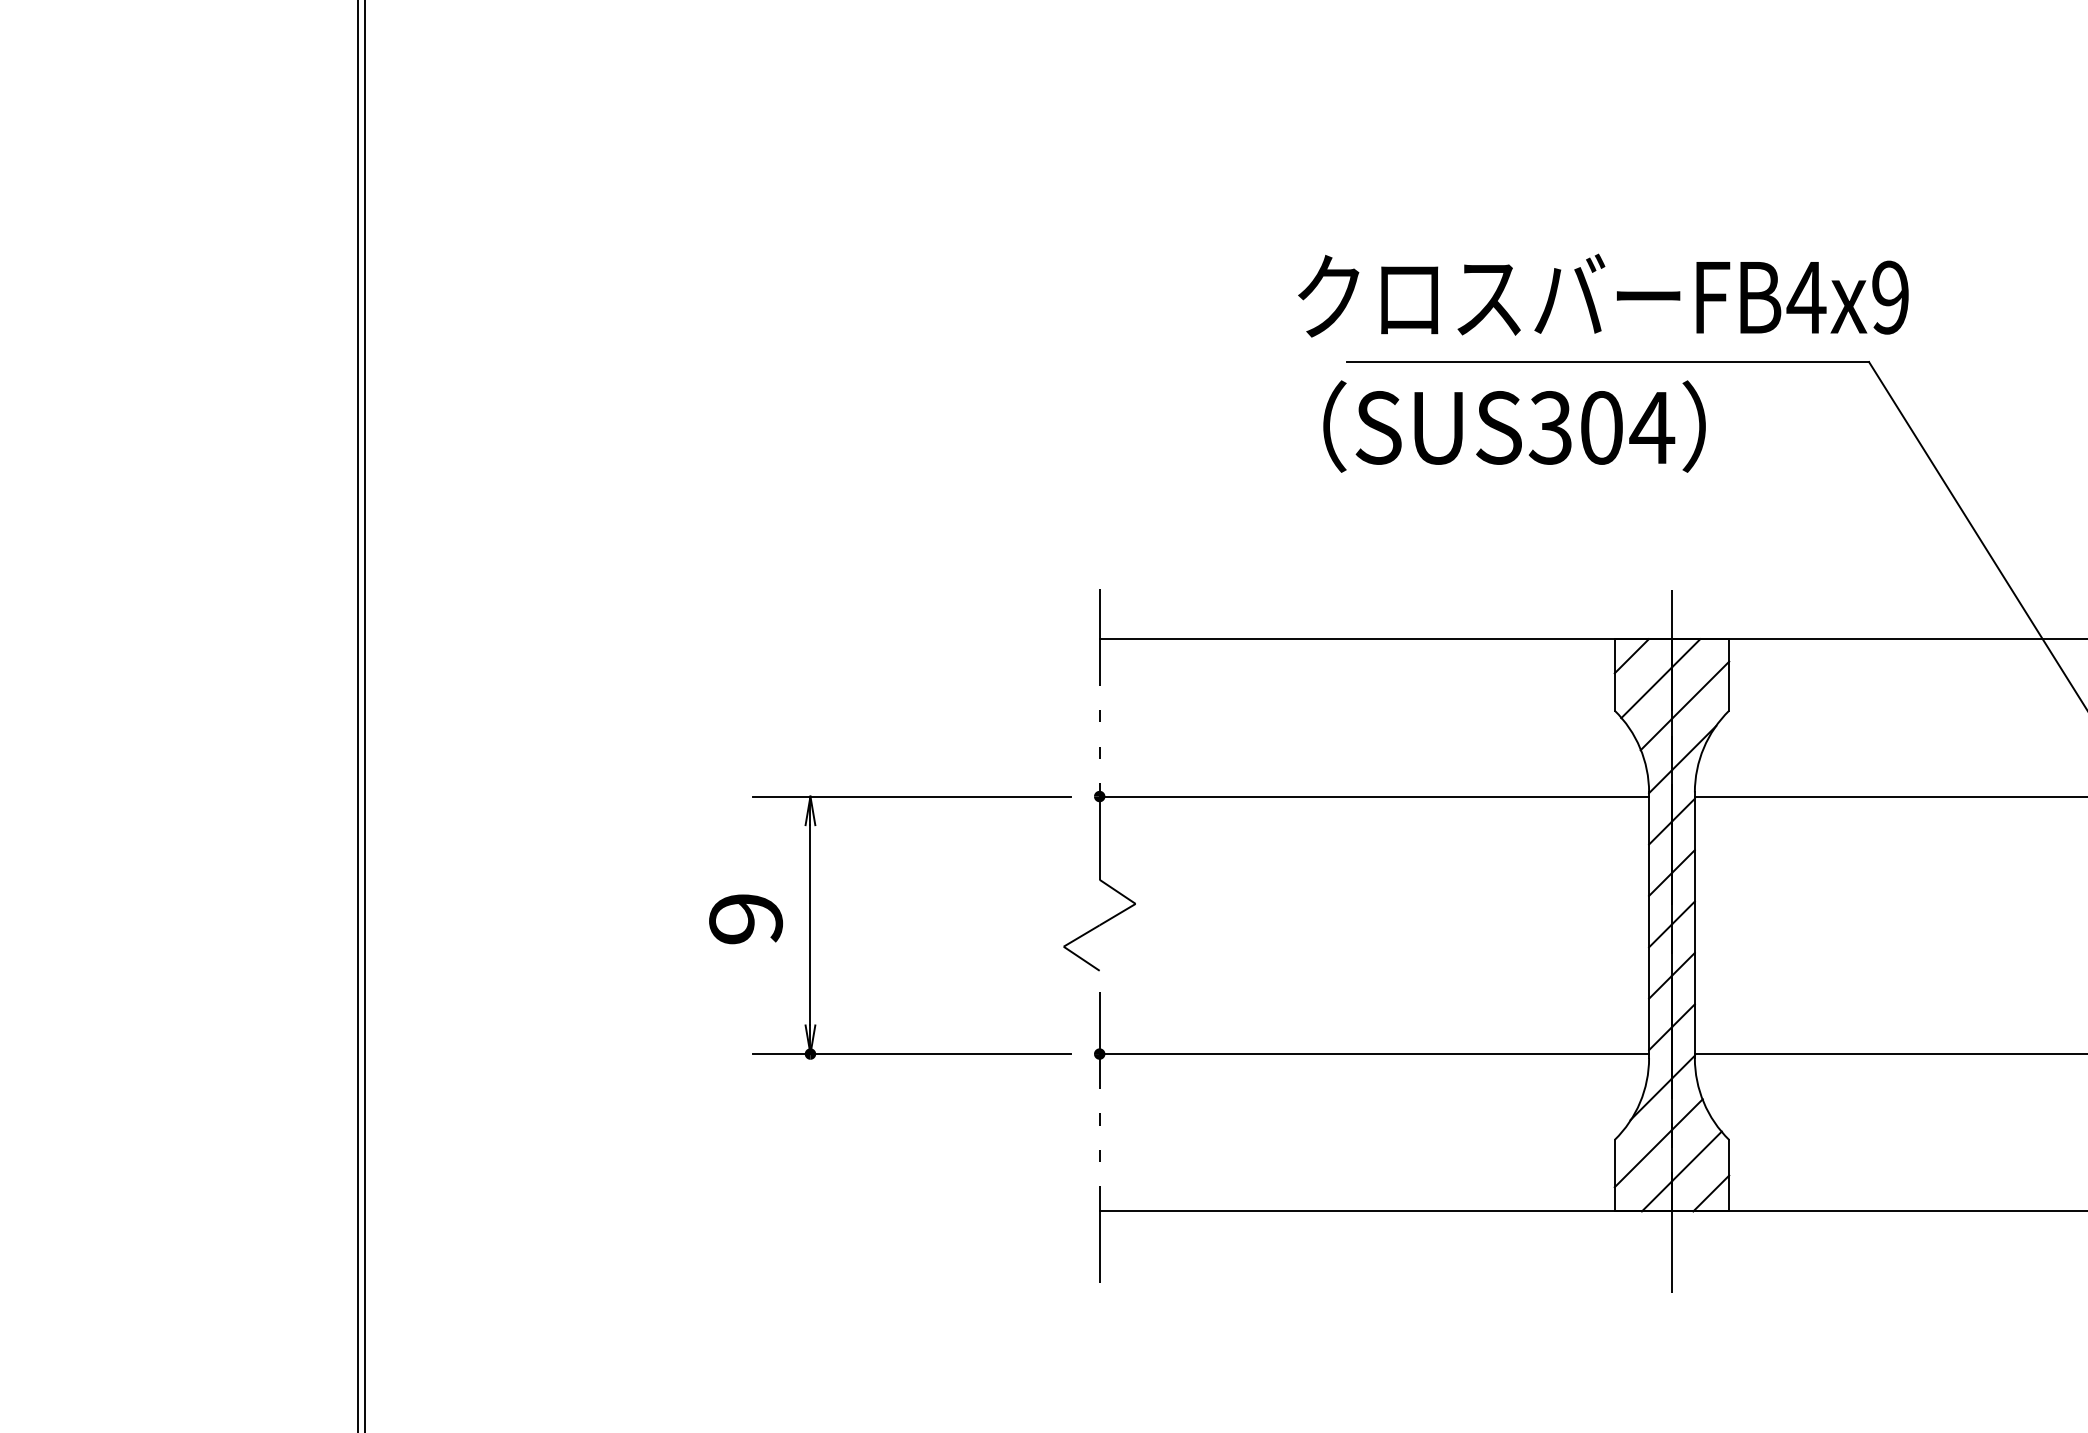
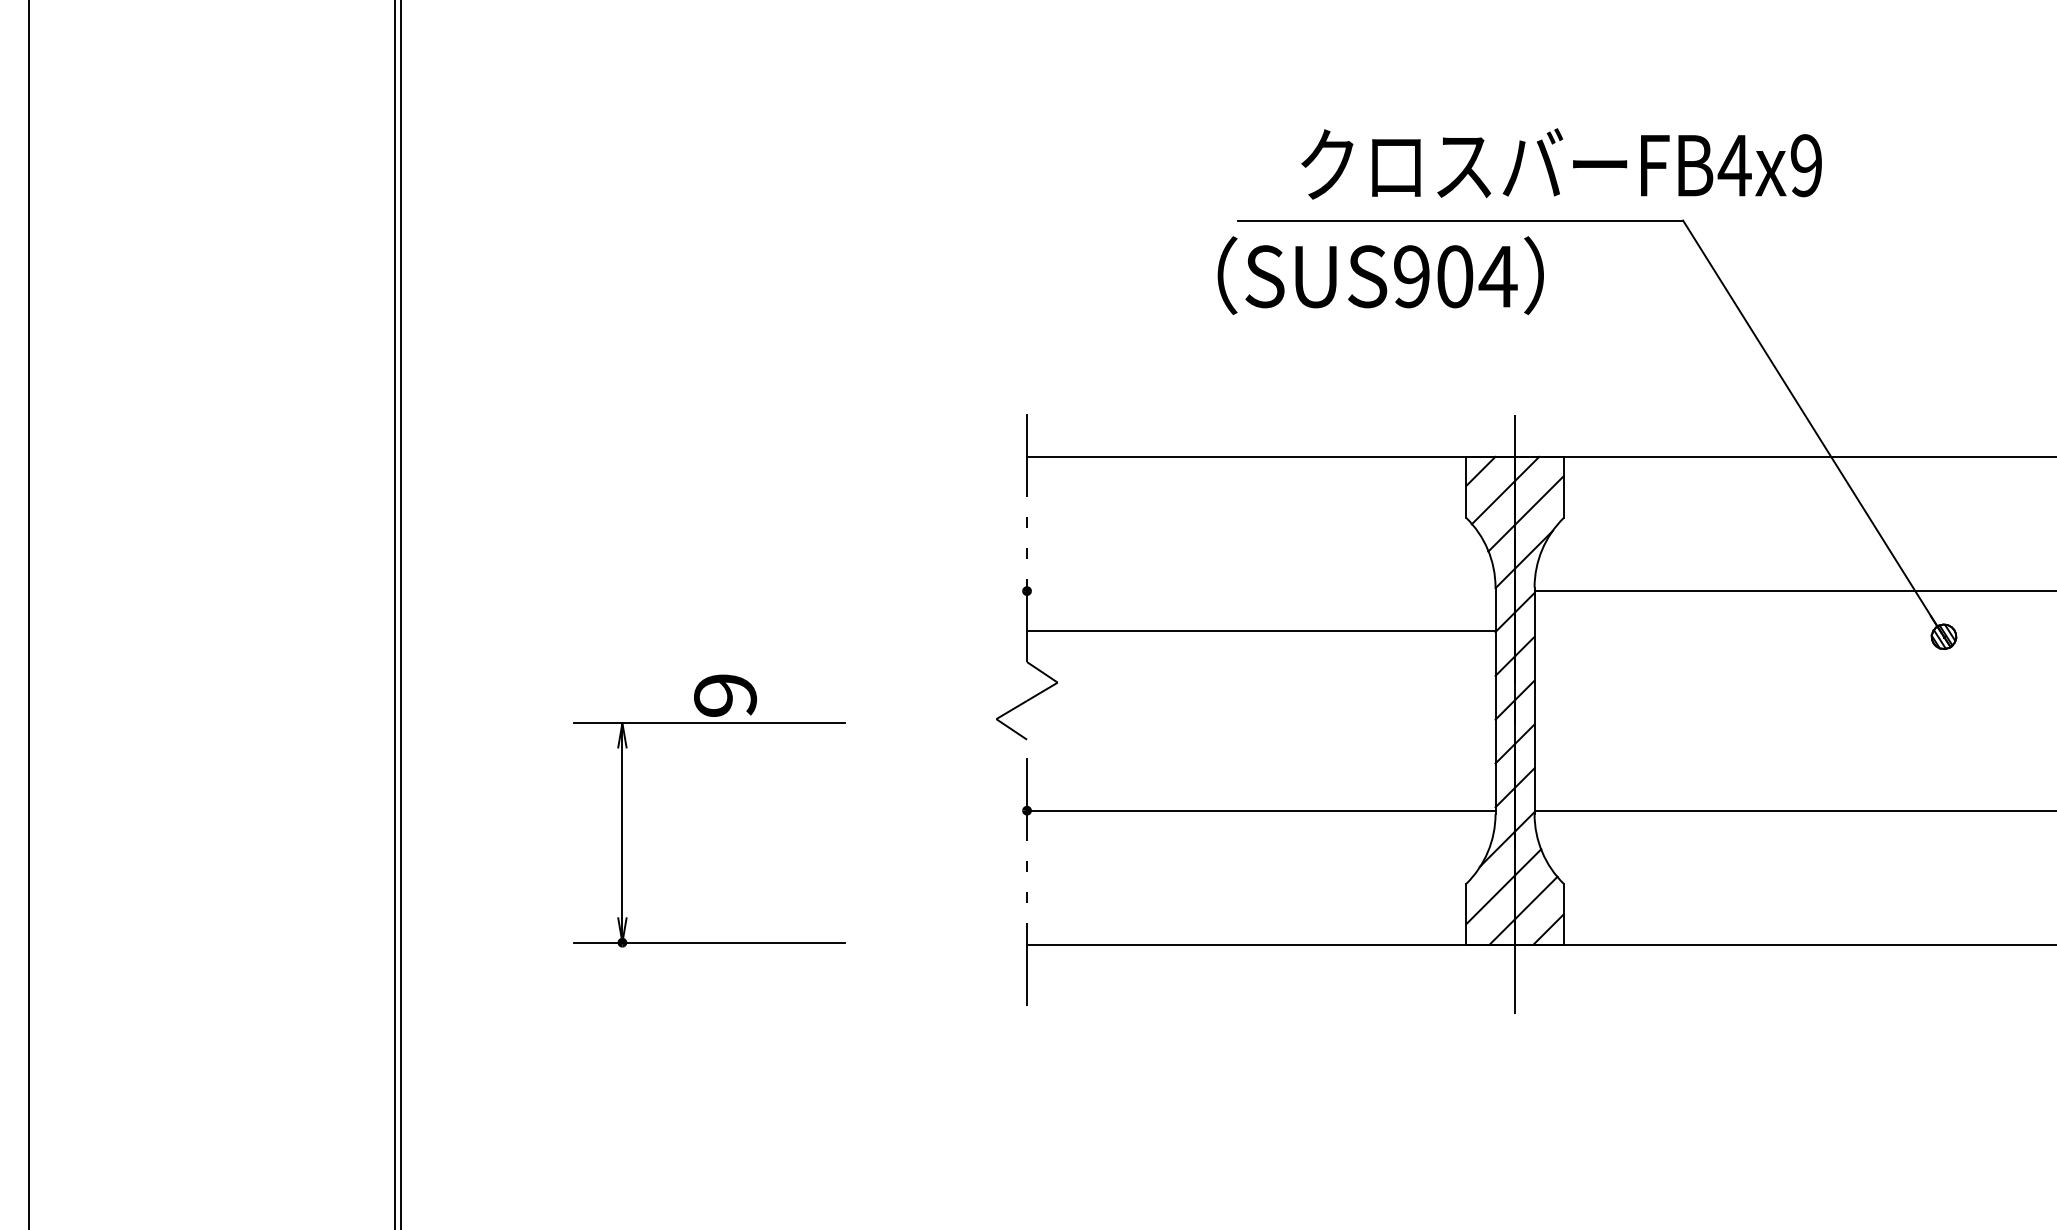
text: (1603, 295) -> (1561, 163), moved
text: (1550, 427) -> (1411, 276), SUS304 -> SUS904
line: (1374, 797) -> (1261, 631), moved
part: (810, 927) -> (622, 834), moved

